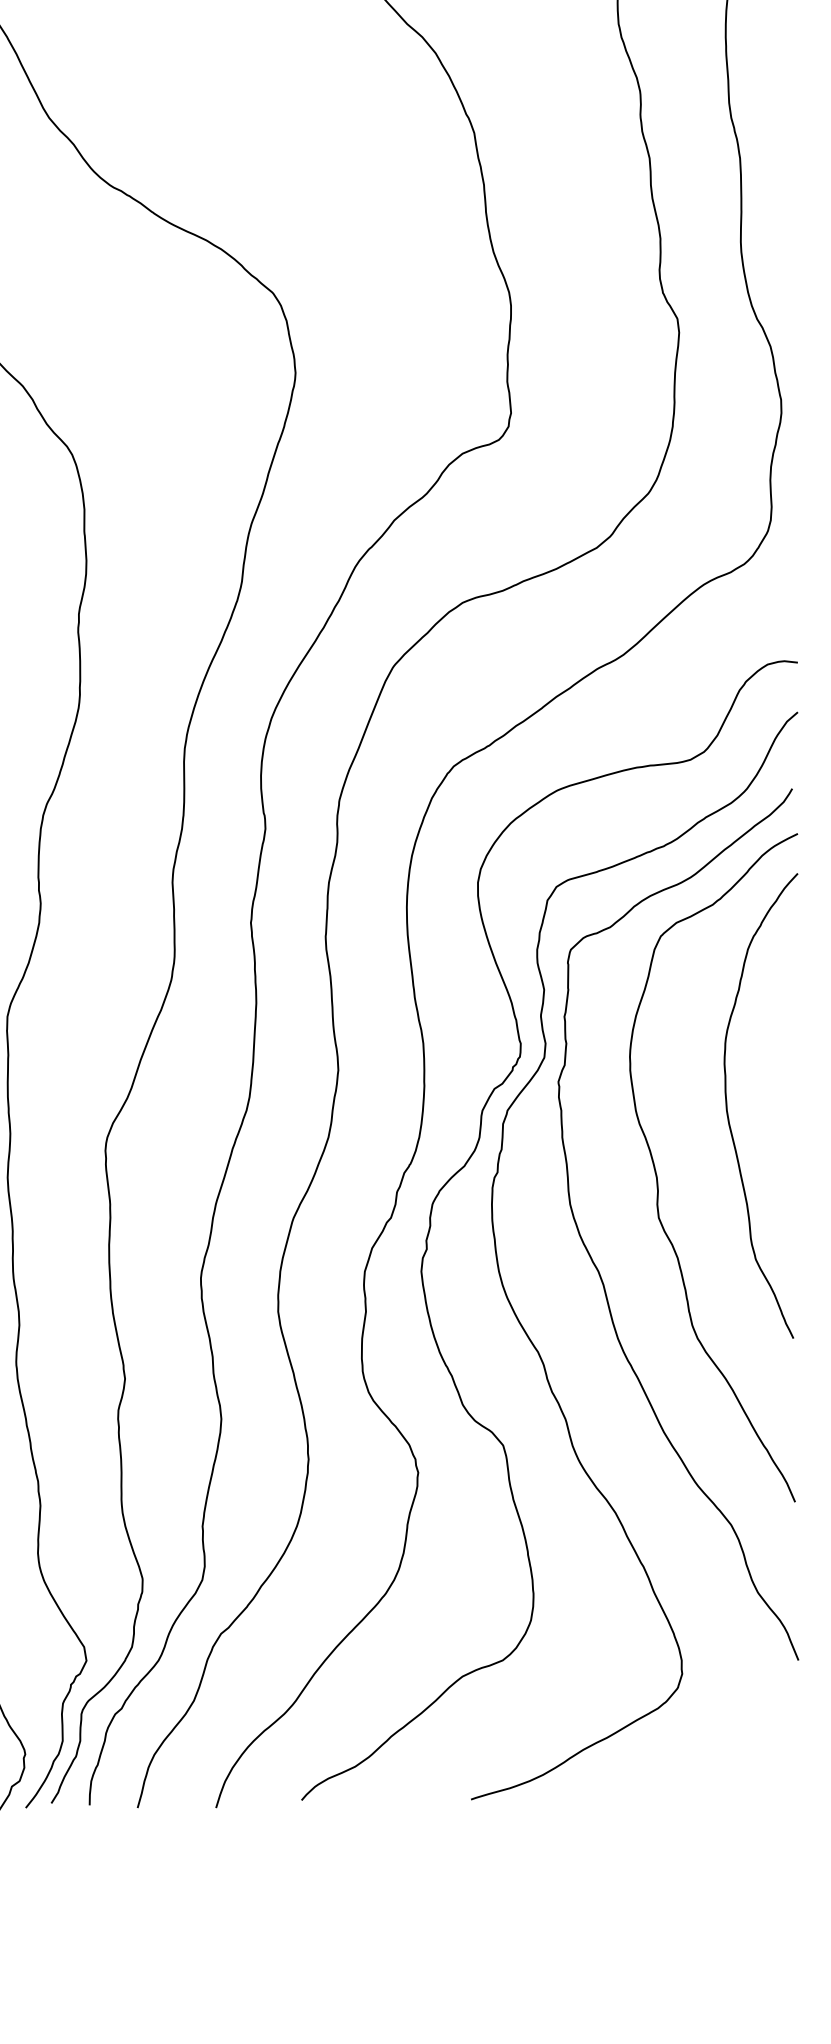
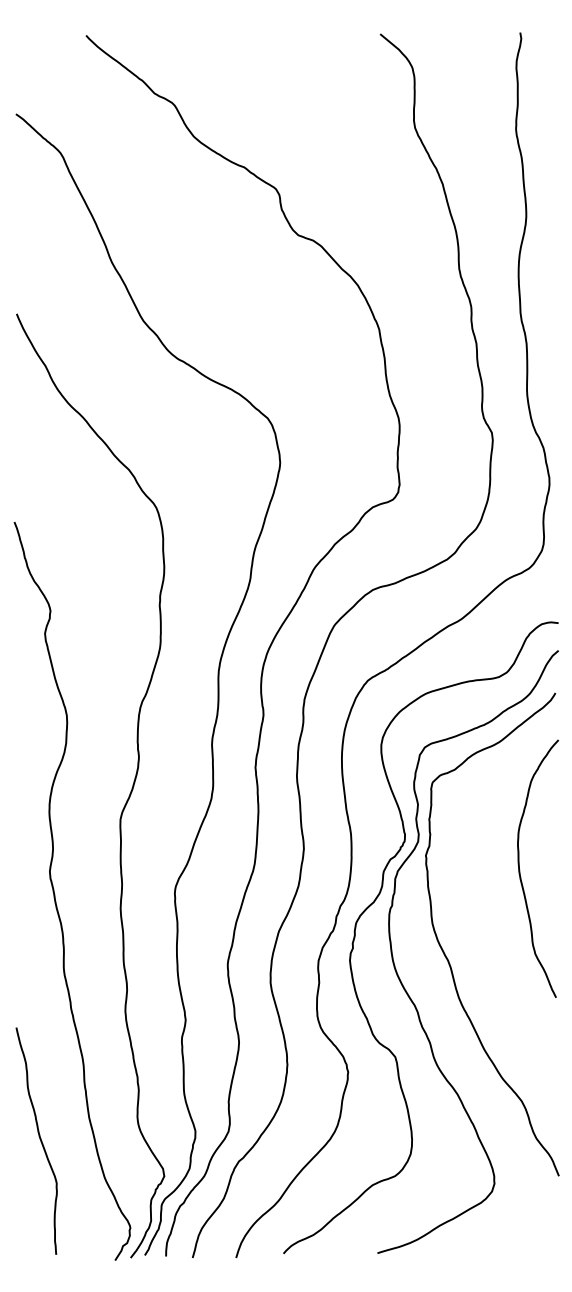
curve: (658, 1175) -> (481, 907), removed

